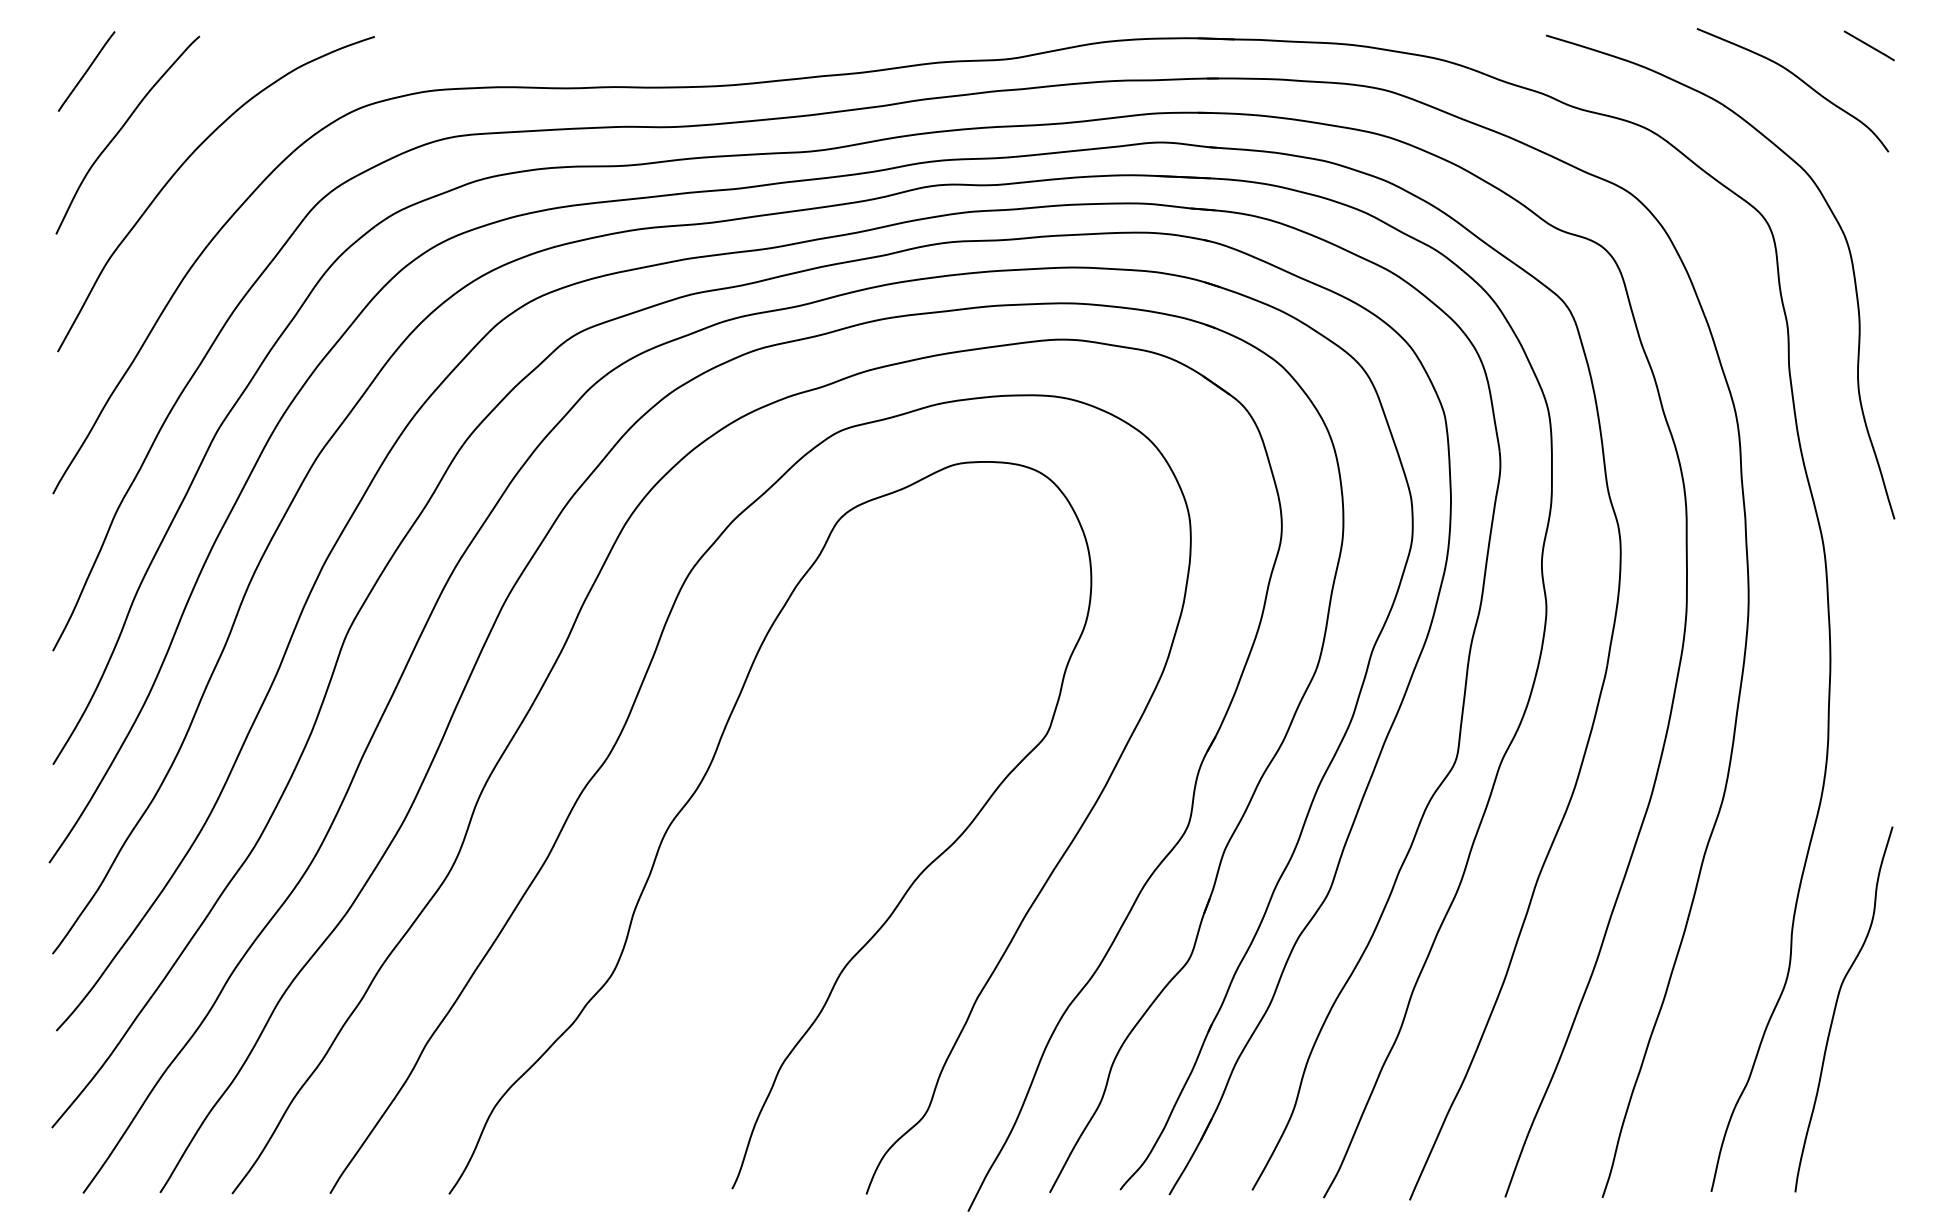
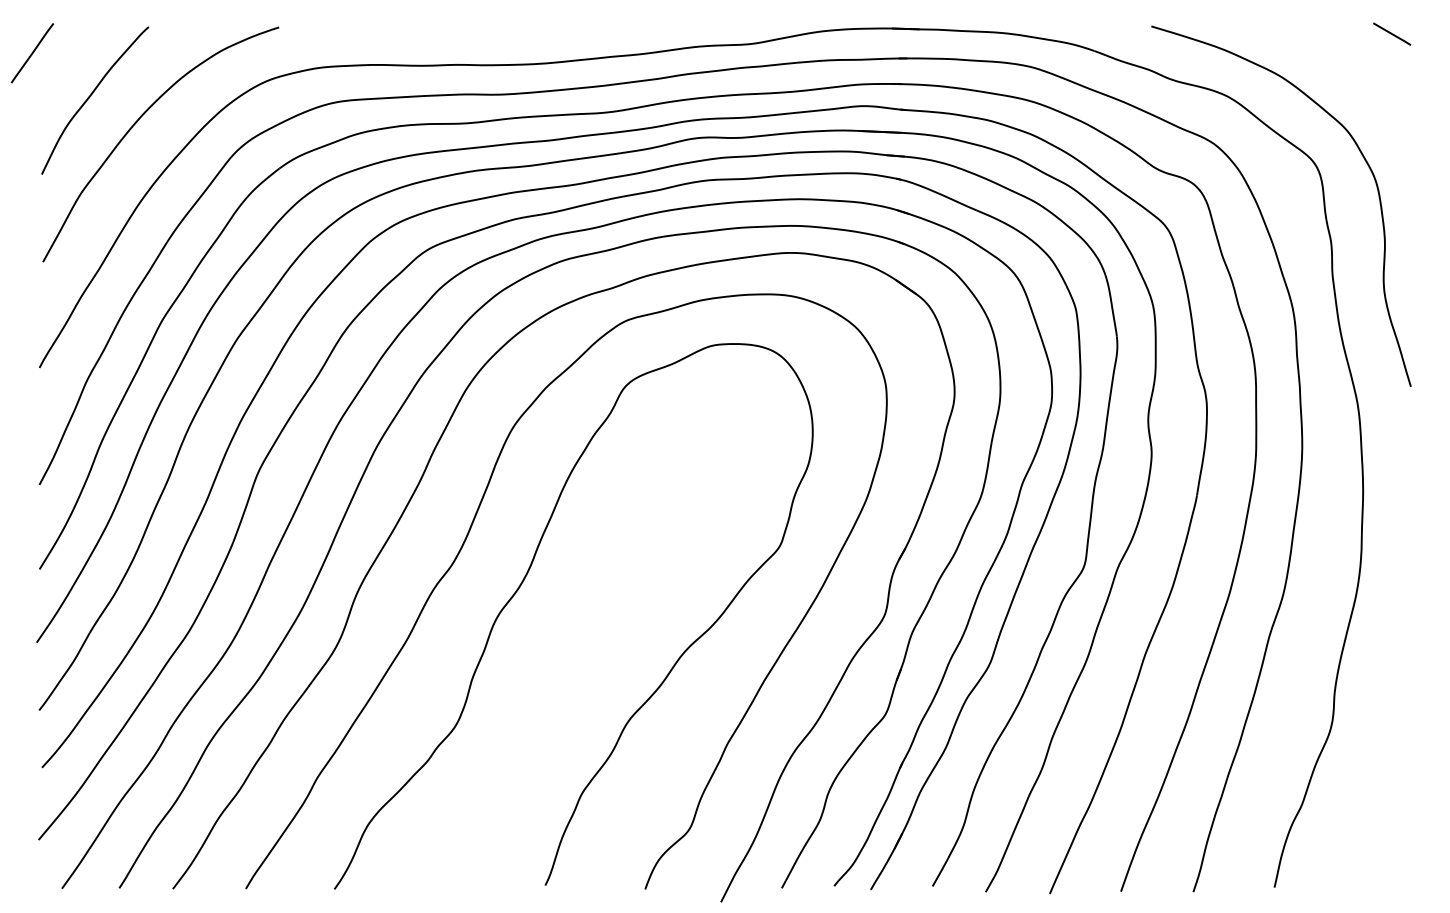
line: (86, 71) -> (32, 53), moved
curve: (1798, 79) -> (1339, 59), removed
curve: (1836, 1007) -> (1367, 750), removed

